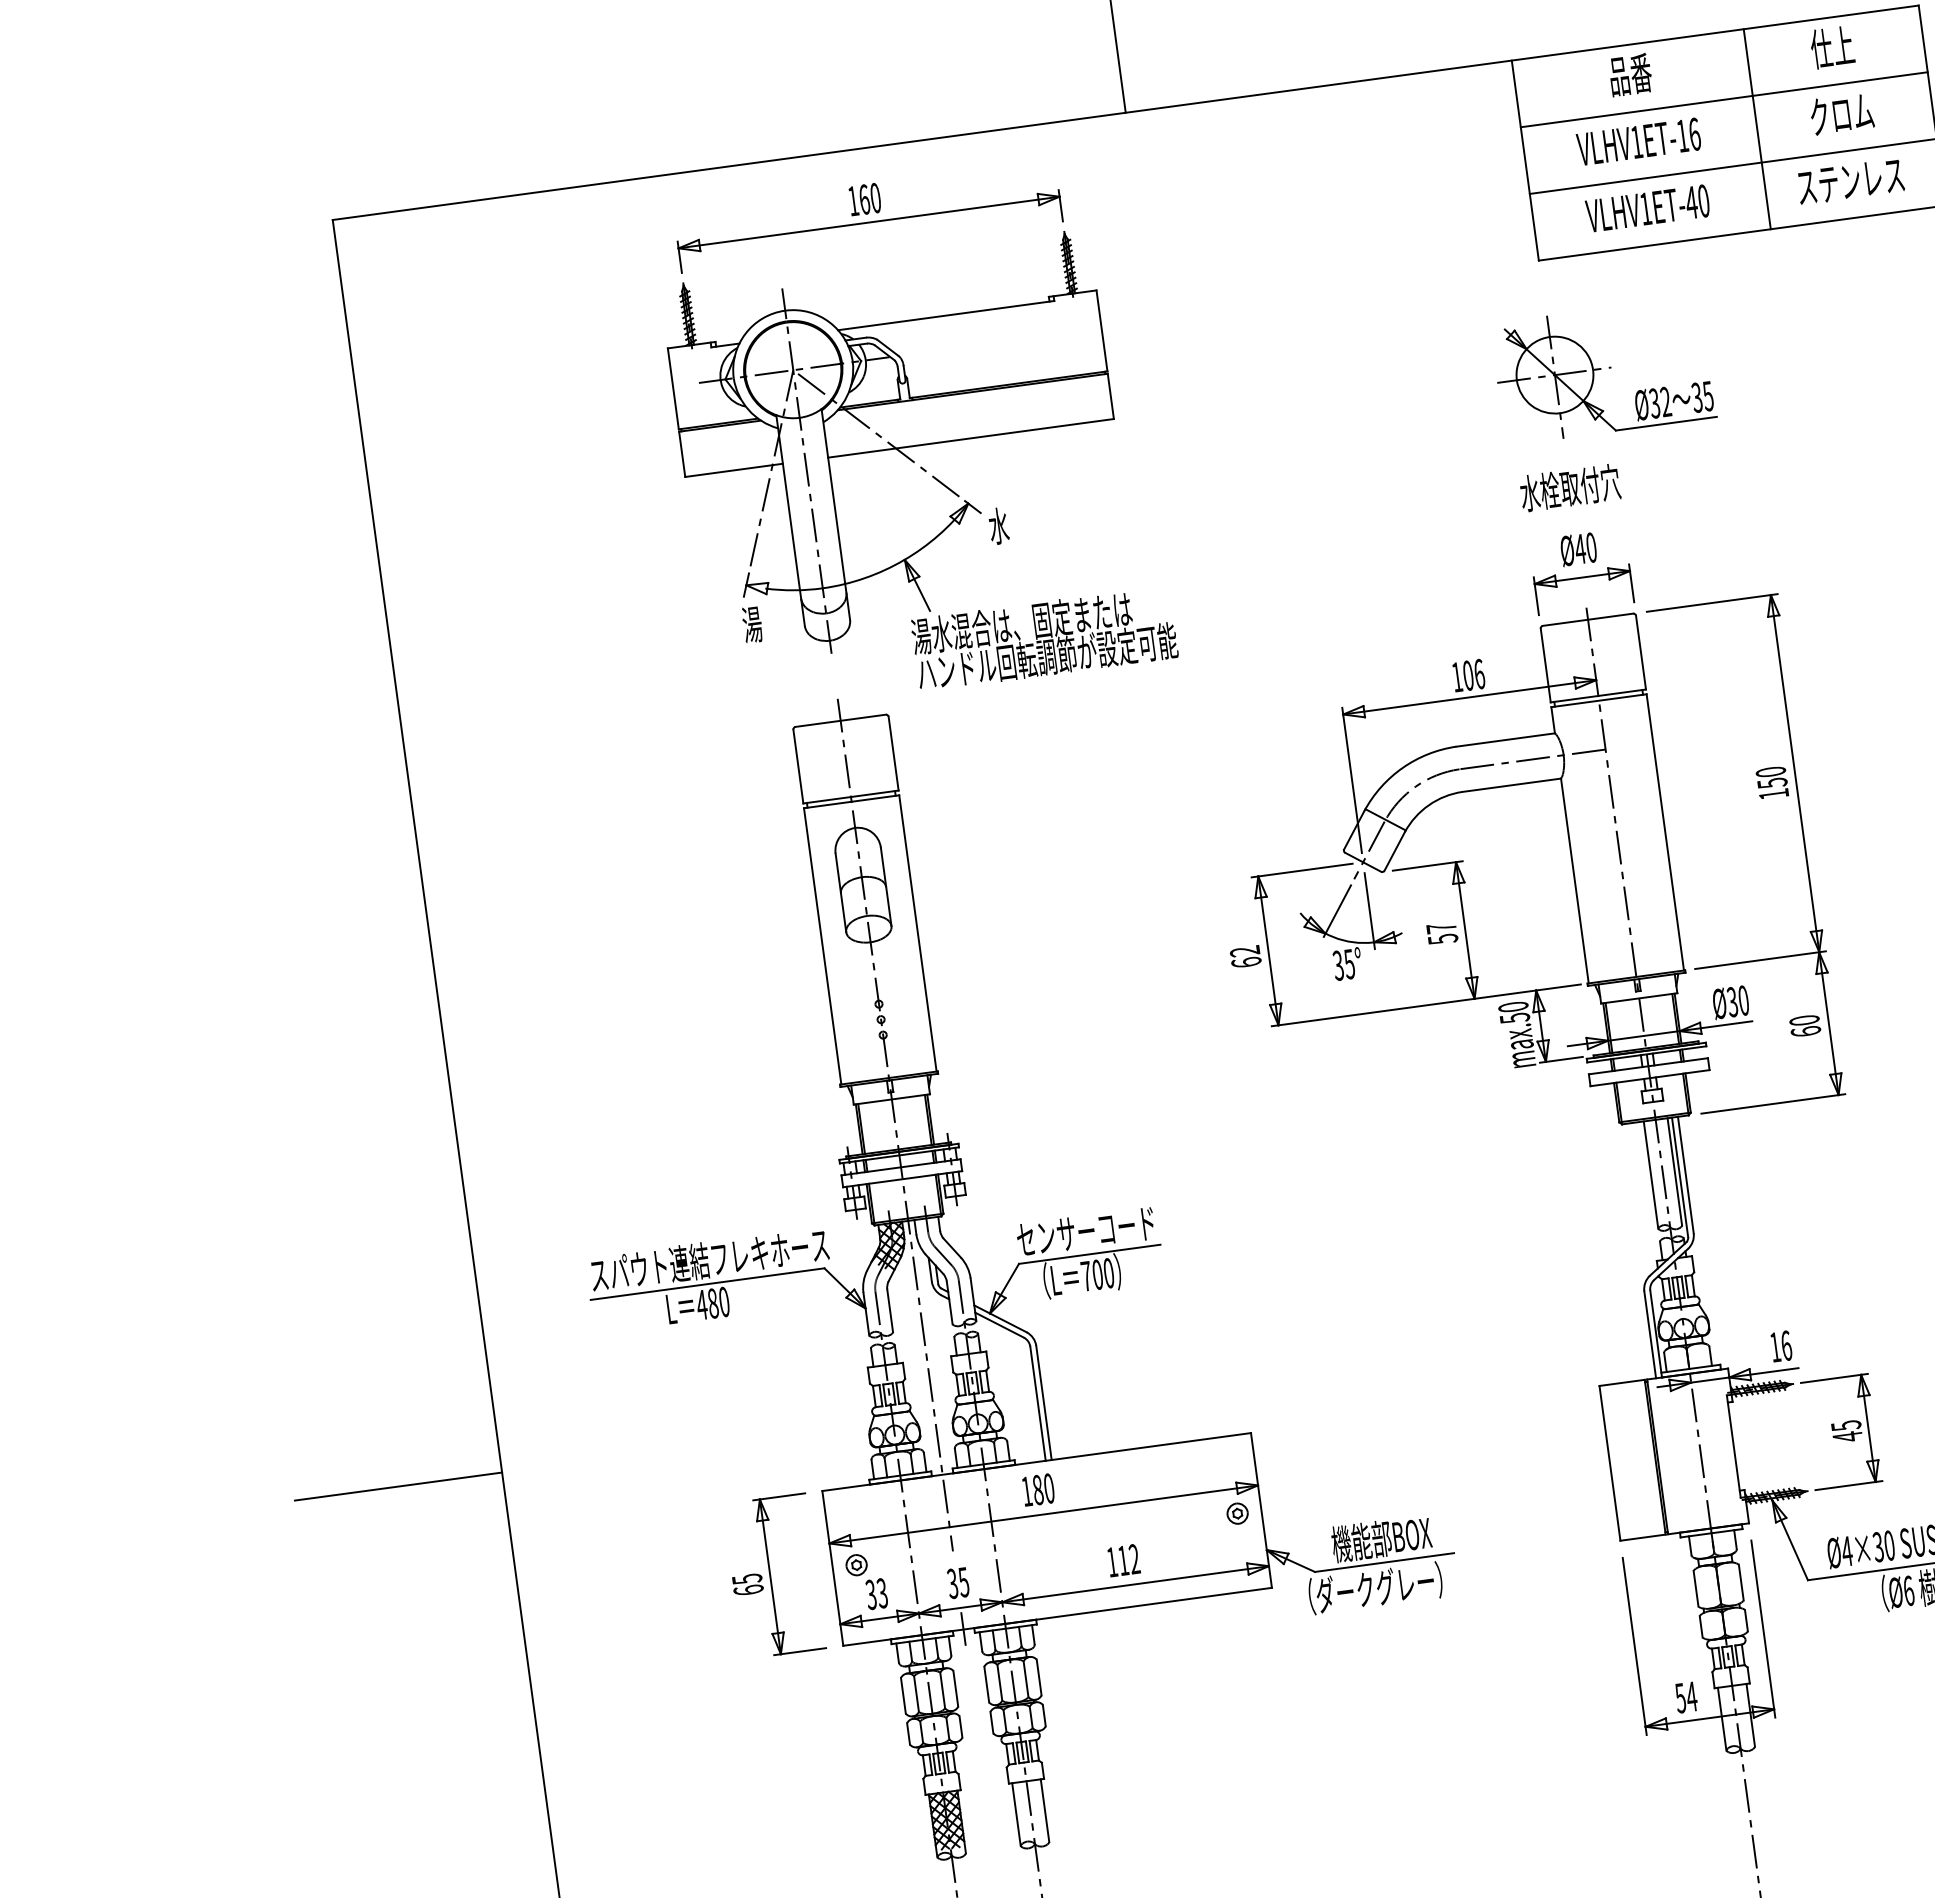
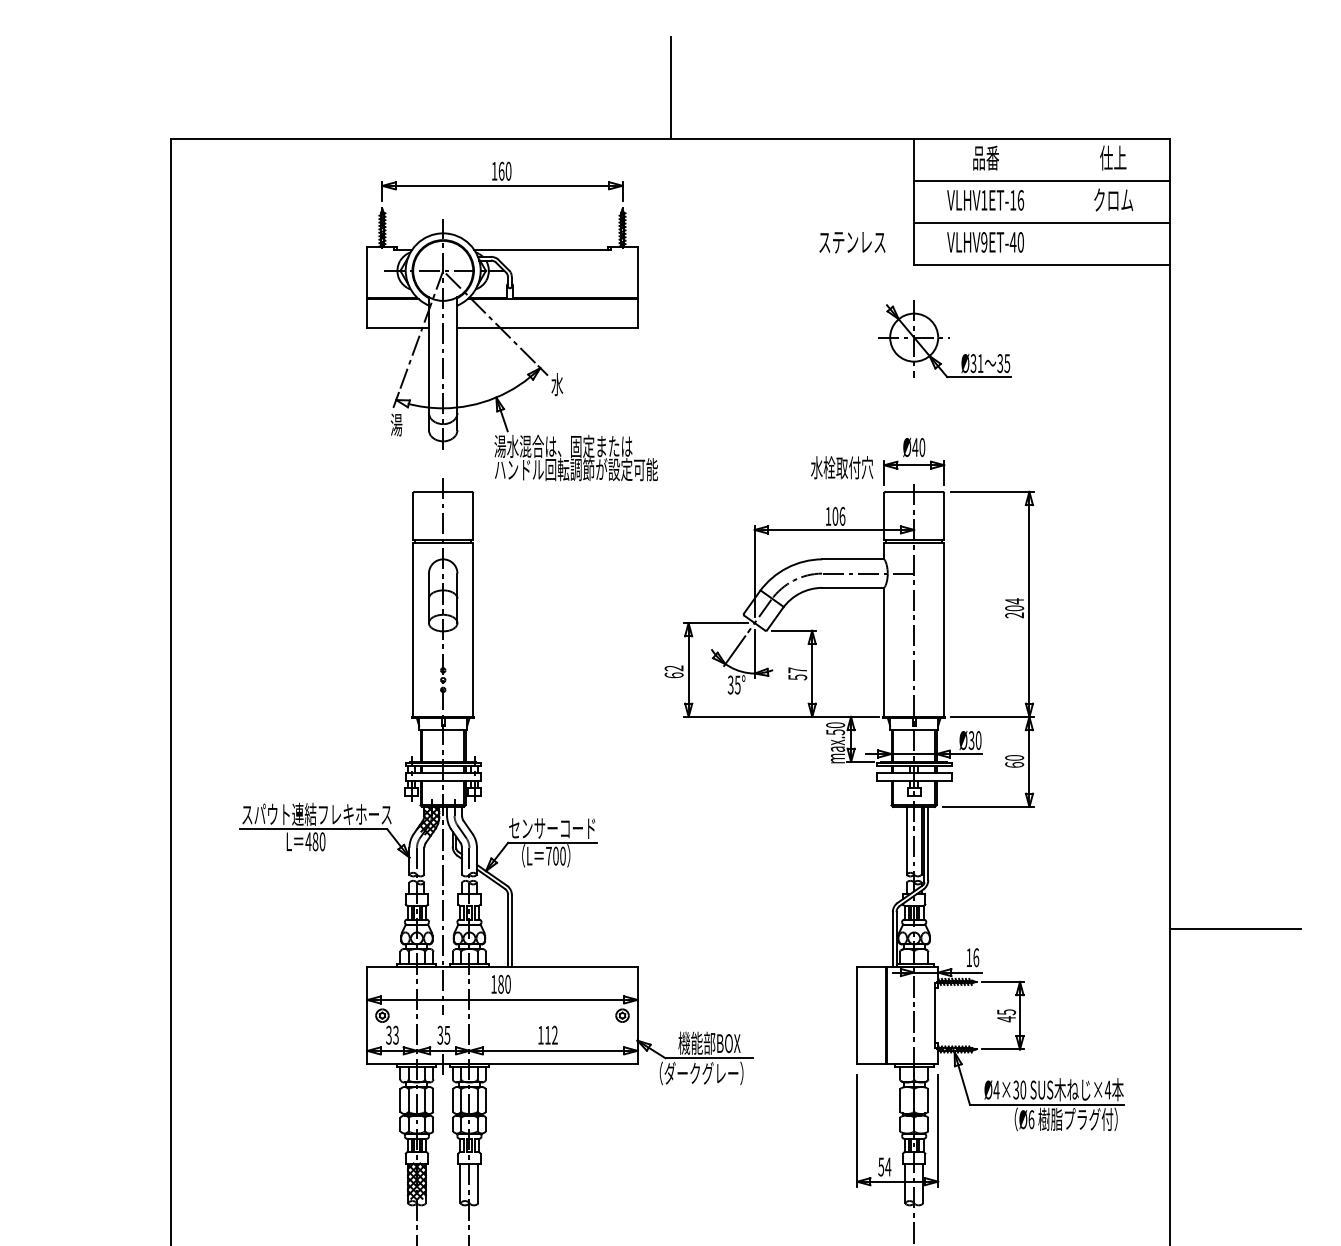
line: (1756, 129) -> (1059, 202), removed
text: (1850, 181) -> (852, 242), moved
text: (1646, 209) -> (984, 242), VLHV1ET-40 -> VLHV9ET-40
text: (1665, 401) -> (980, 363), Ø32 -> Ø31
text: (1570, 487) -> (842, 467), moved
text: (1772, 783) -> (1014, 608), 150 -> 204
line: (398, 1486) -> (105, 928), removed
part: (774, 1575) -> (330, 1015), removed

